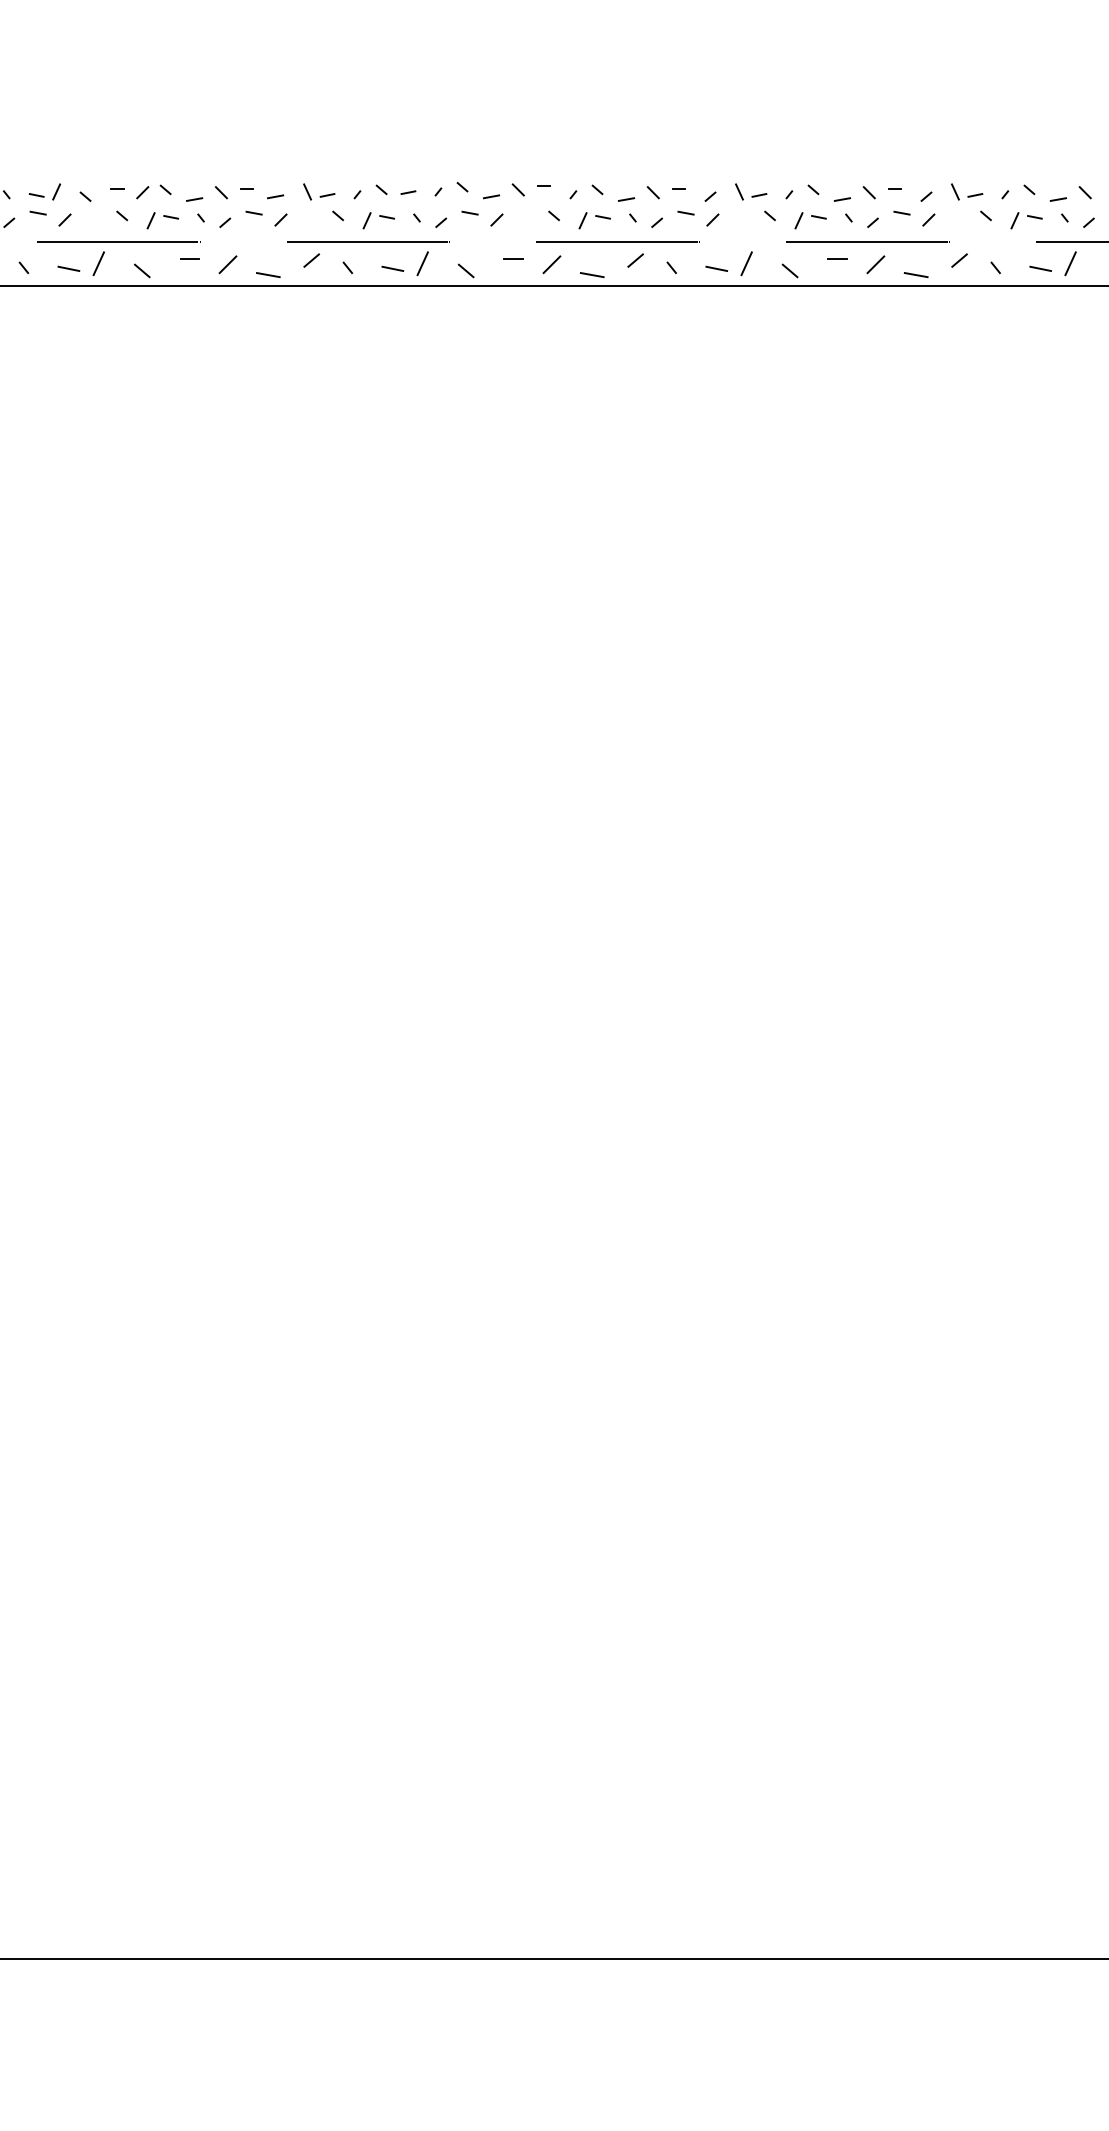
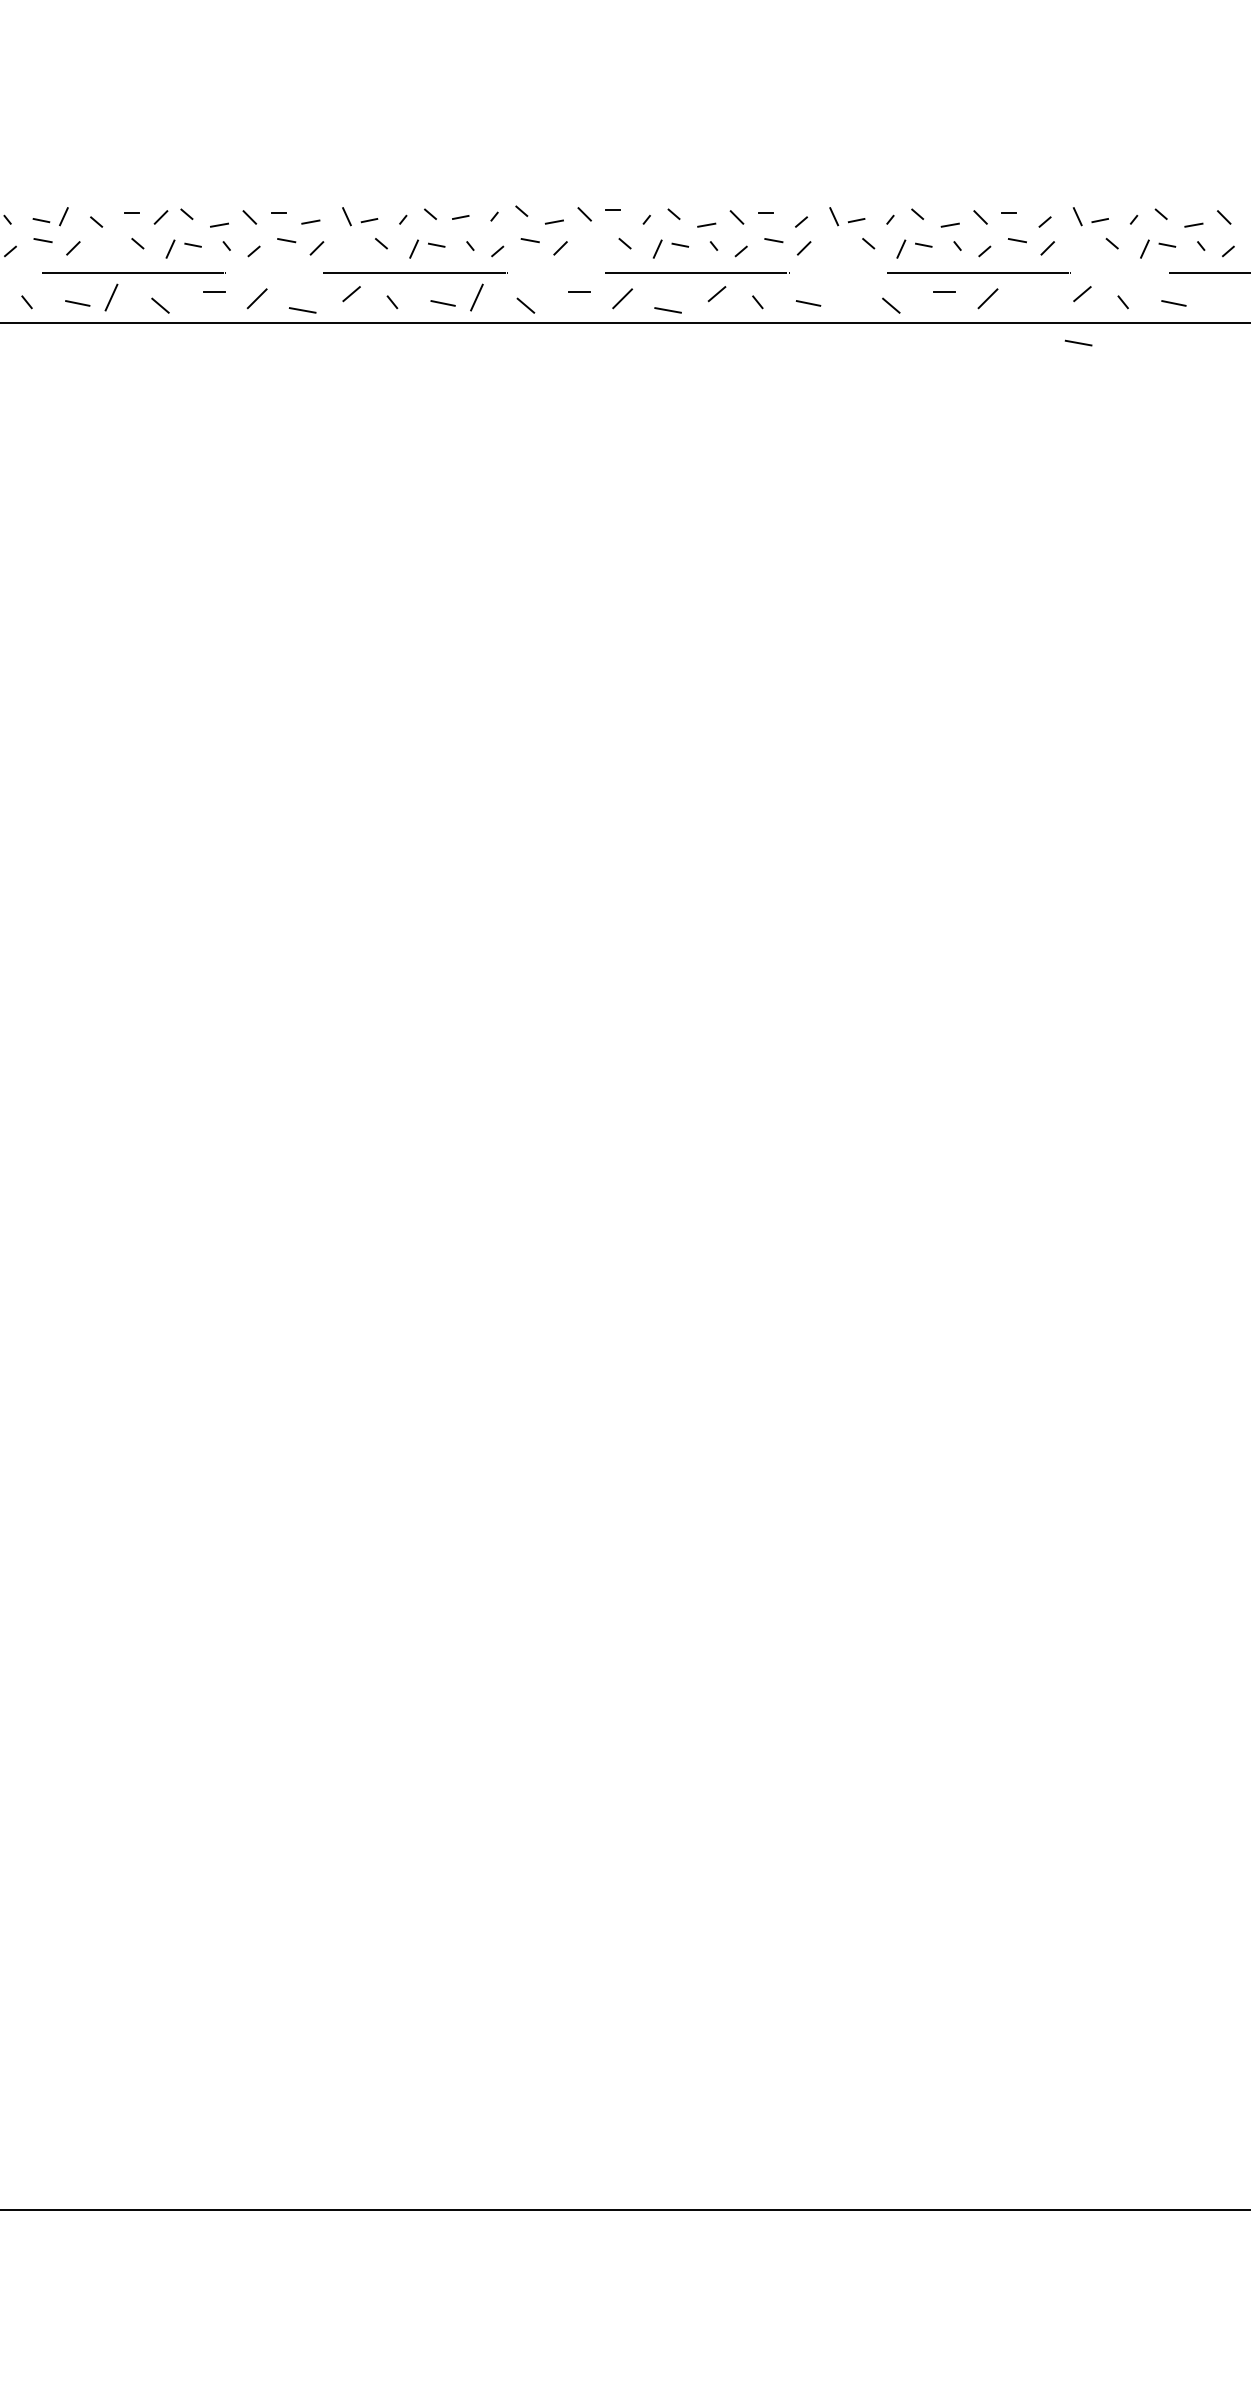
line: (746, 263) -> (842, 297), removed
line: (1070, 263) -> (1207, 297), removed
line: (915, 274) -> (1077, 342), moved

